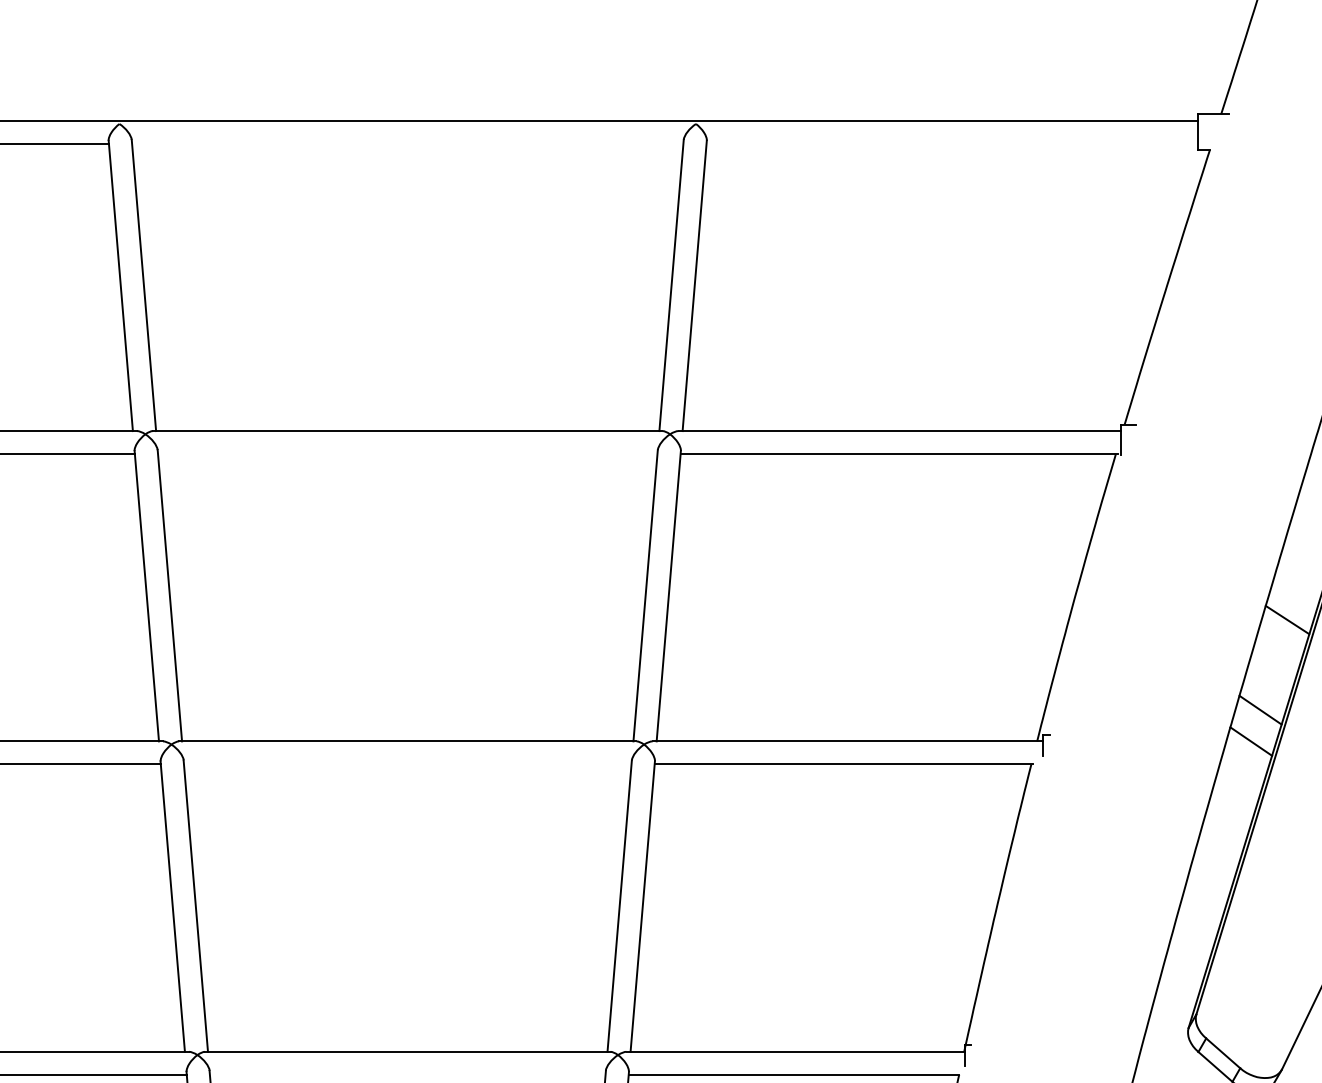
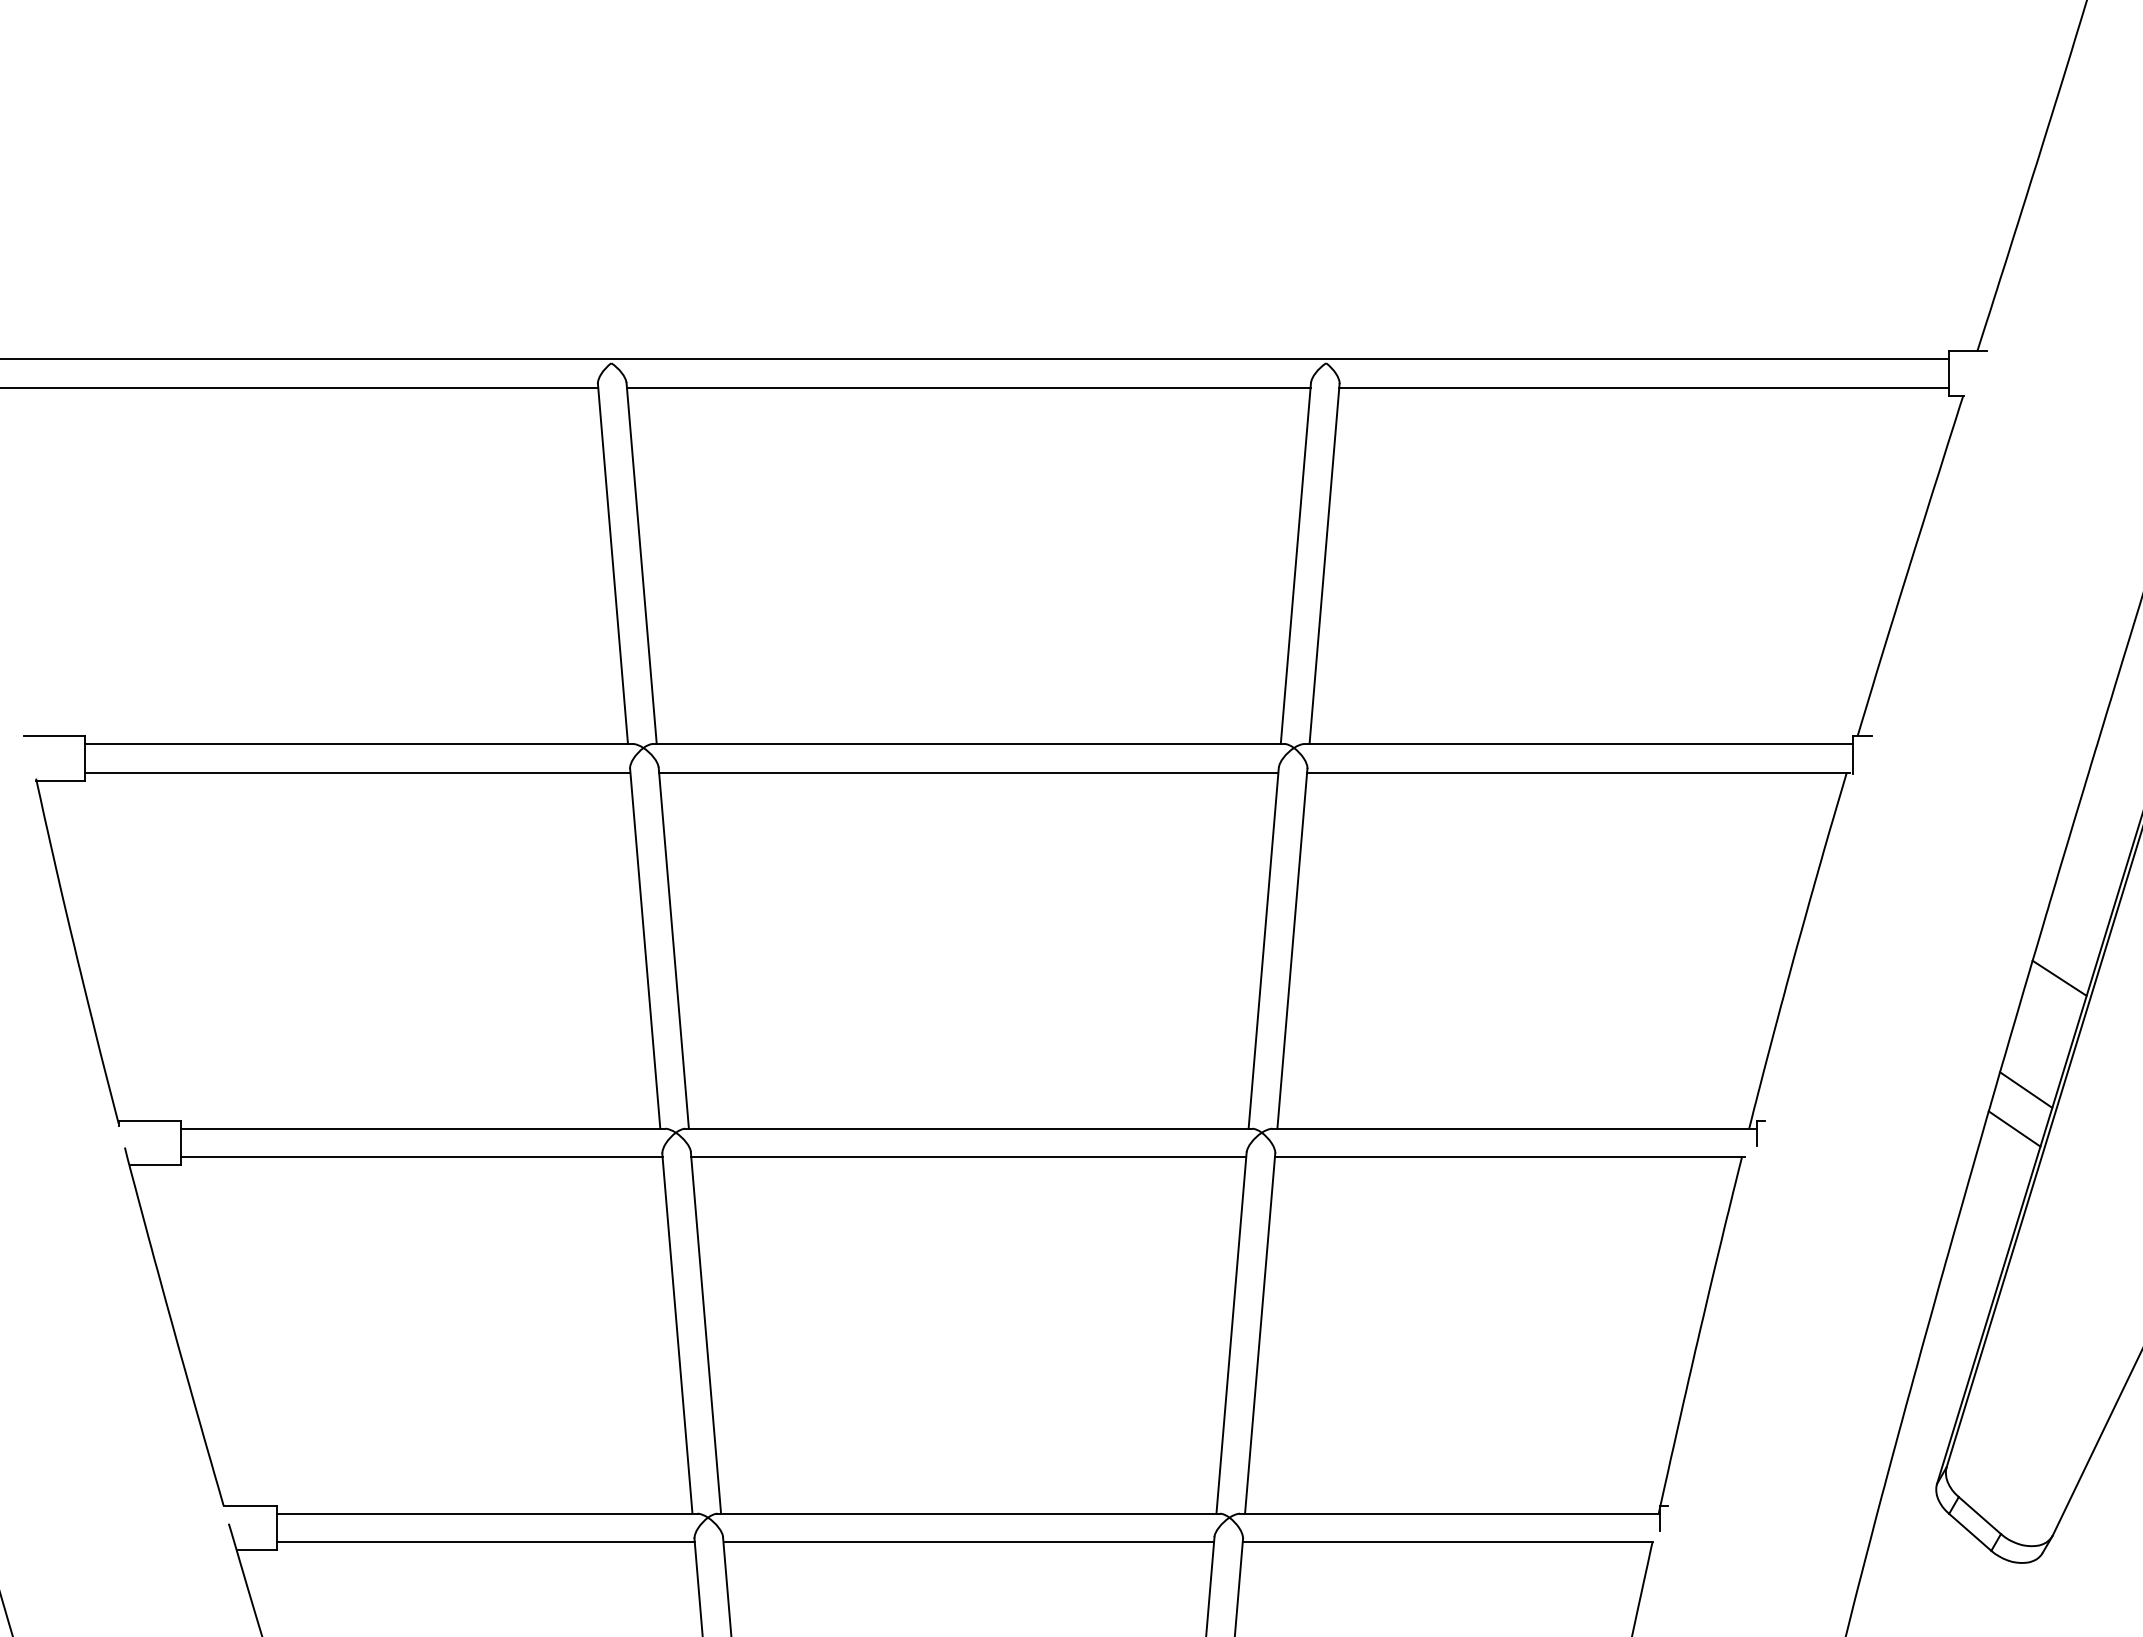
line: (407, 143) -> (968, 387), added
line: (951, 143) -> (1643, 387), added
line: (407, 454) -> (968, 772), added
line: (407, 764) -> (968, 1157), added
line: (407, 1075) -> (968, 1542), added

